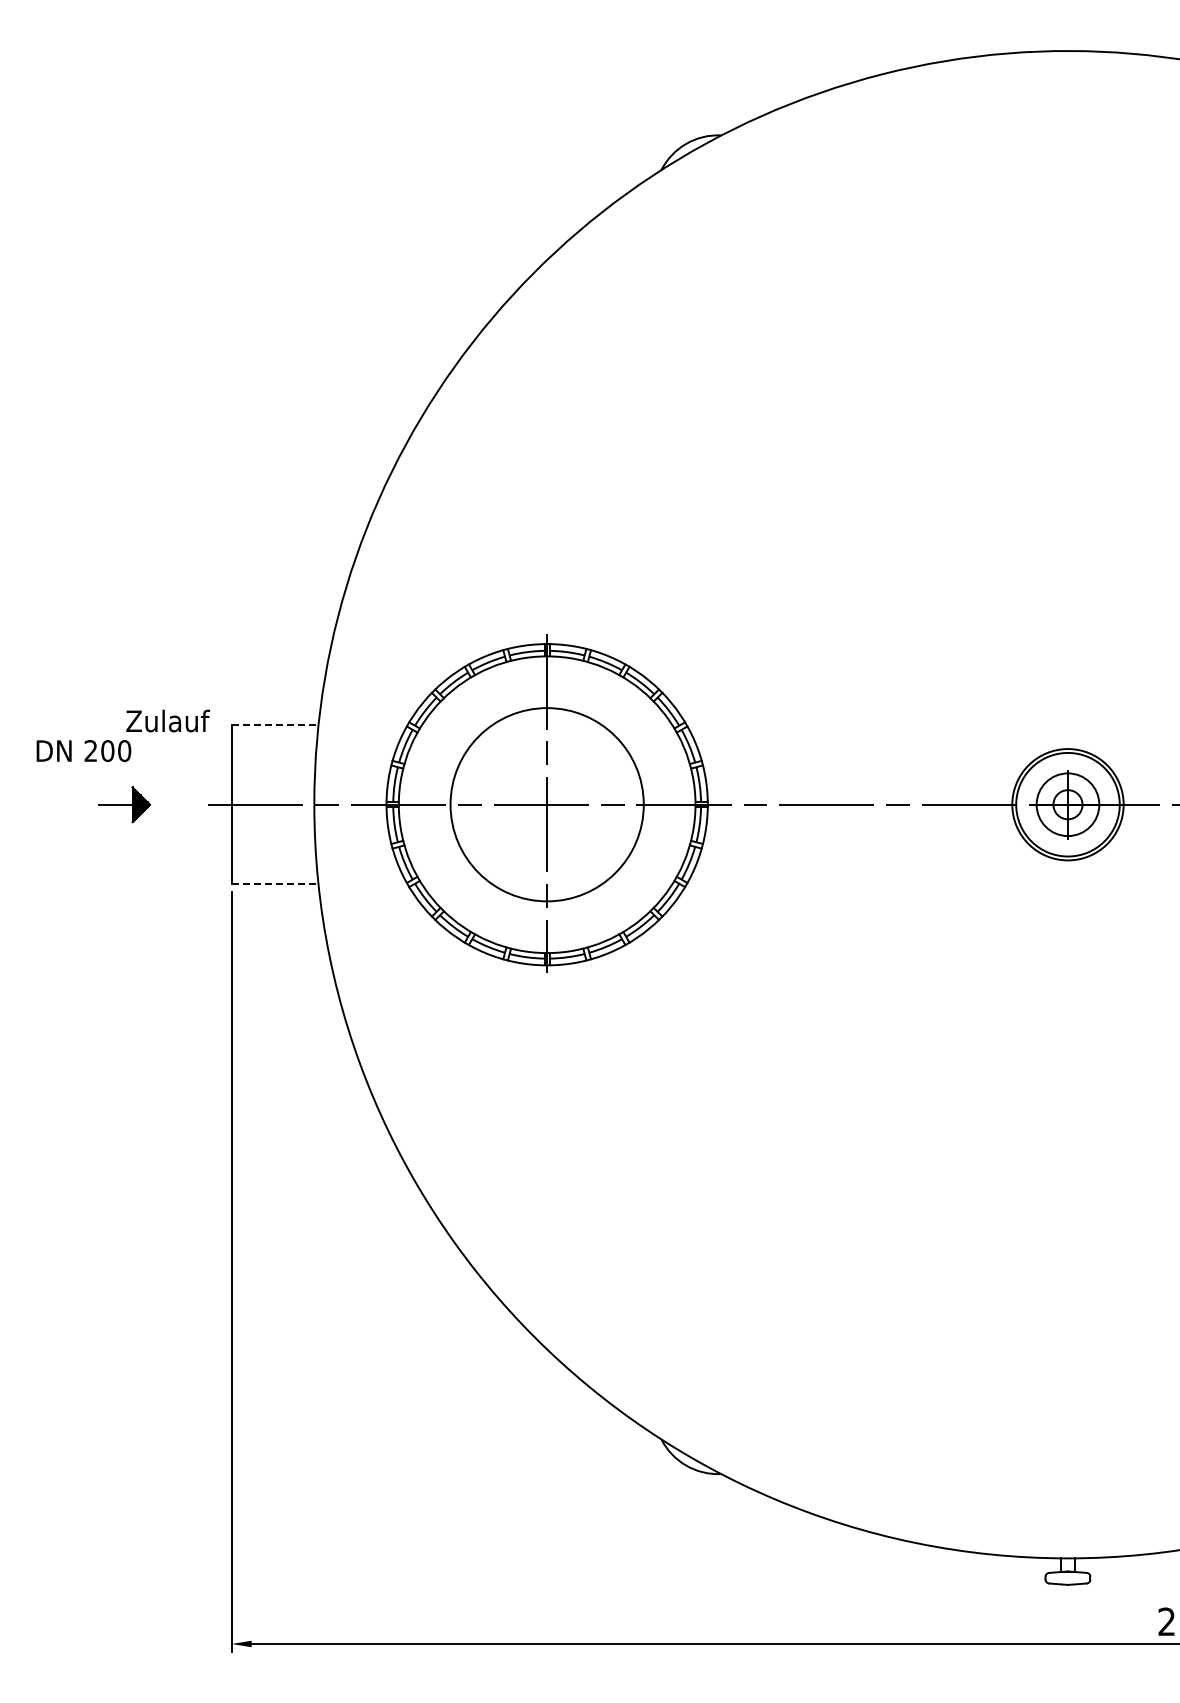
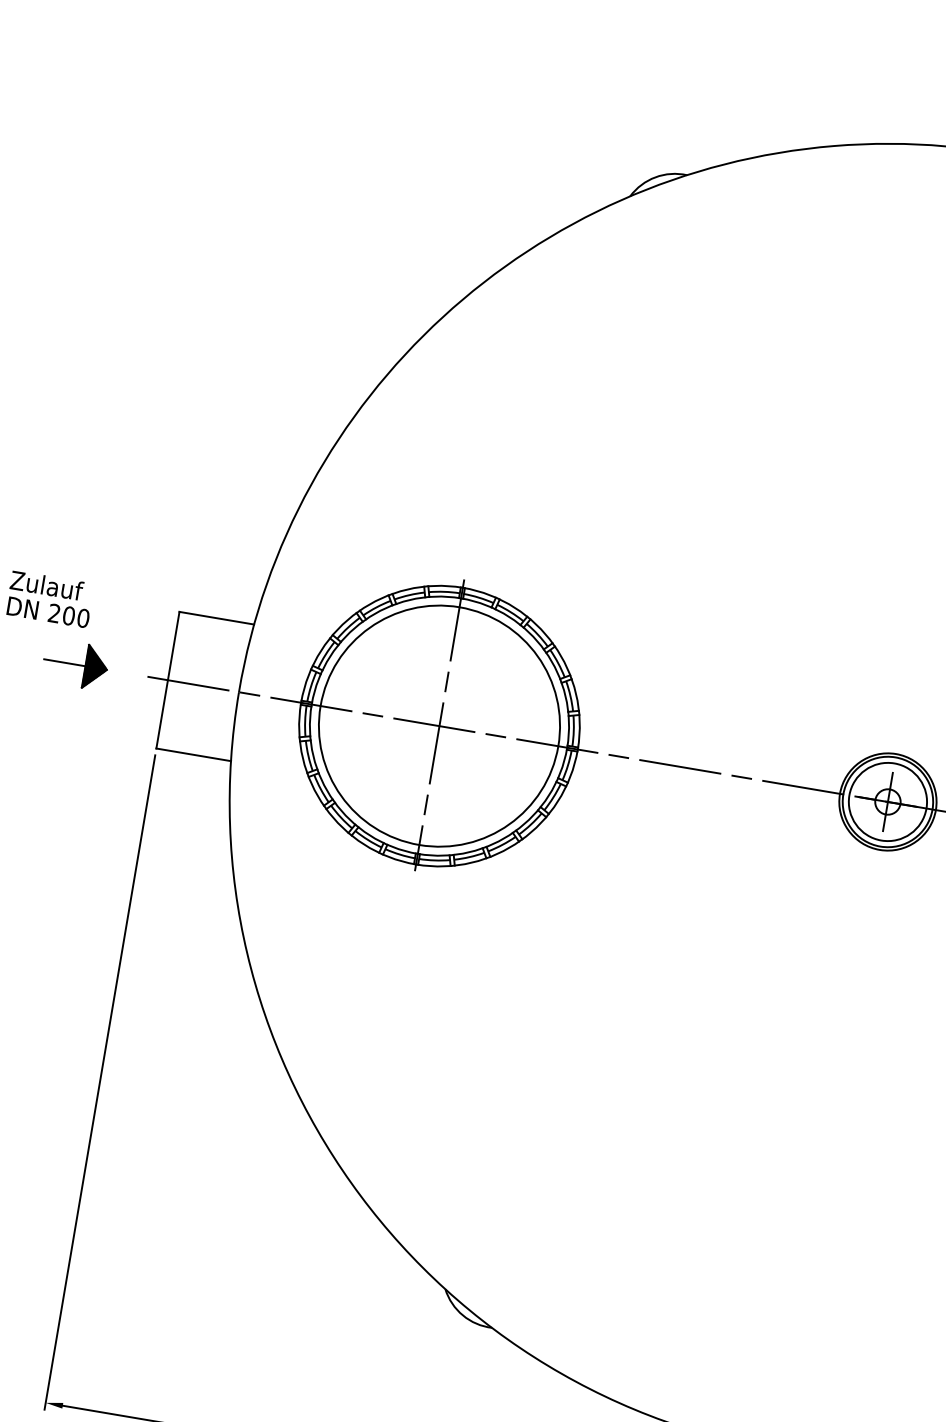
text: (167, 720) -> (46, 585), moved
line: (275, 725) -> (217, 618), dashed -> solid
part: (124, 804) -> (75, 664), size x1.43
circle: (547, 804) -> (439, 725), size x1.43
circle: (1067, 804) -> (887, 801), size x1.43
line: (275, 884) -> (193, 755), dashed -> solid

